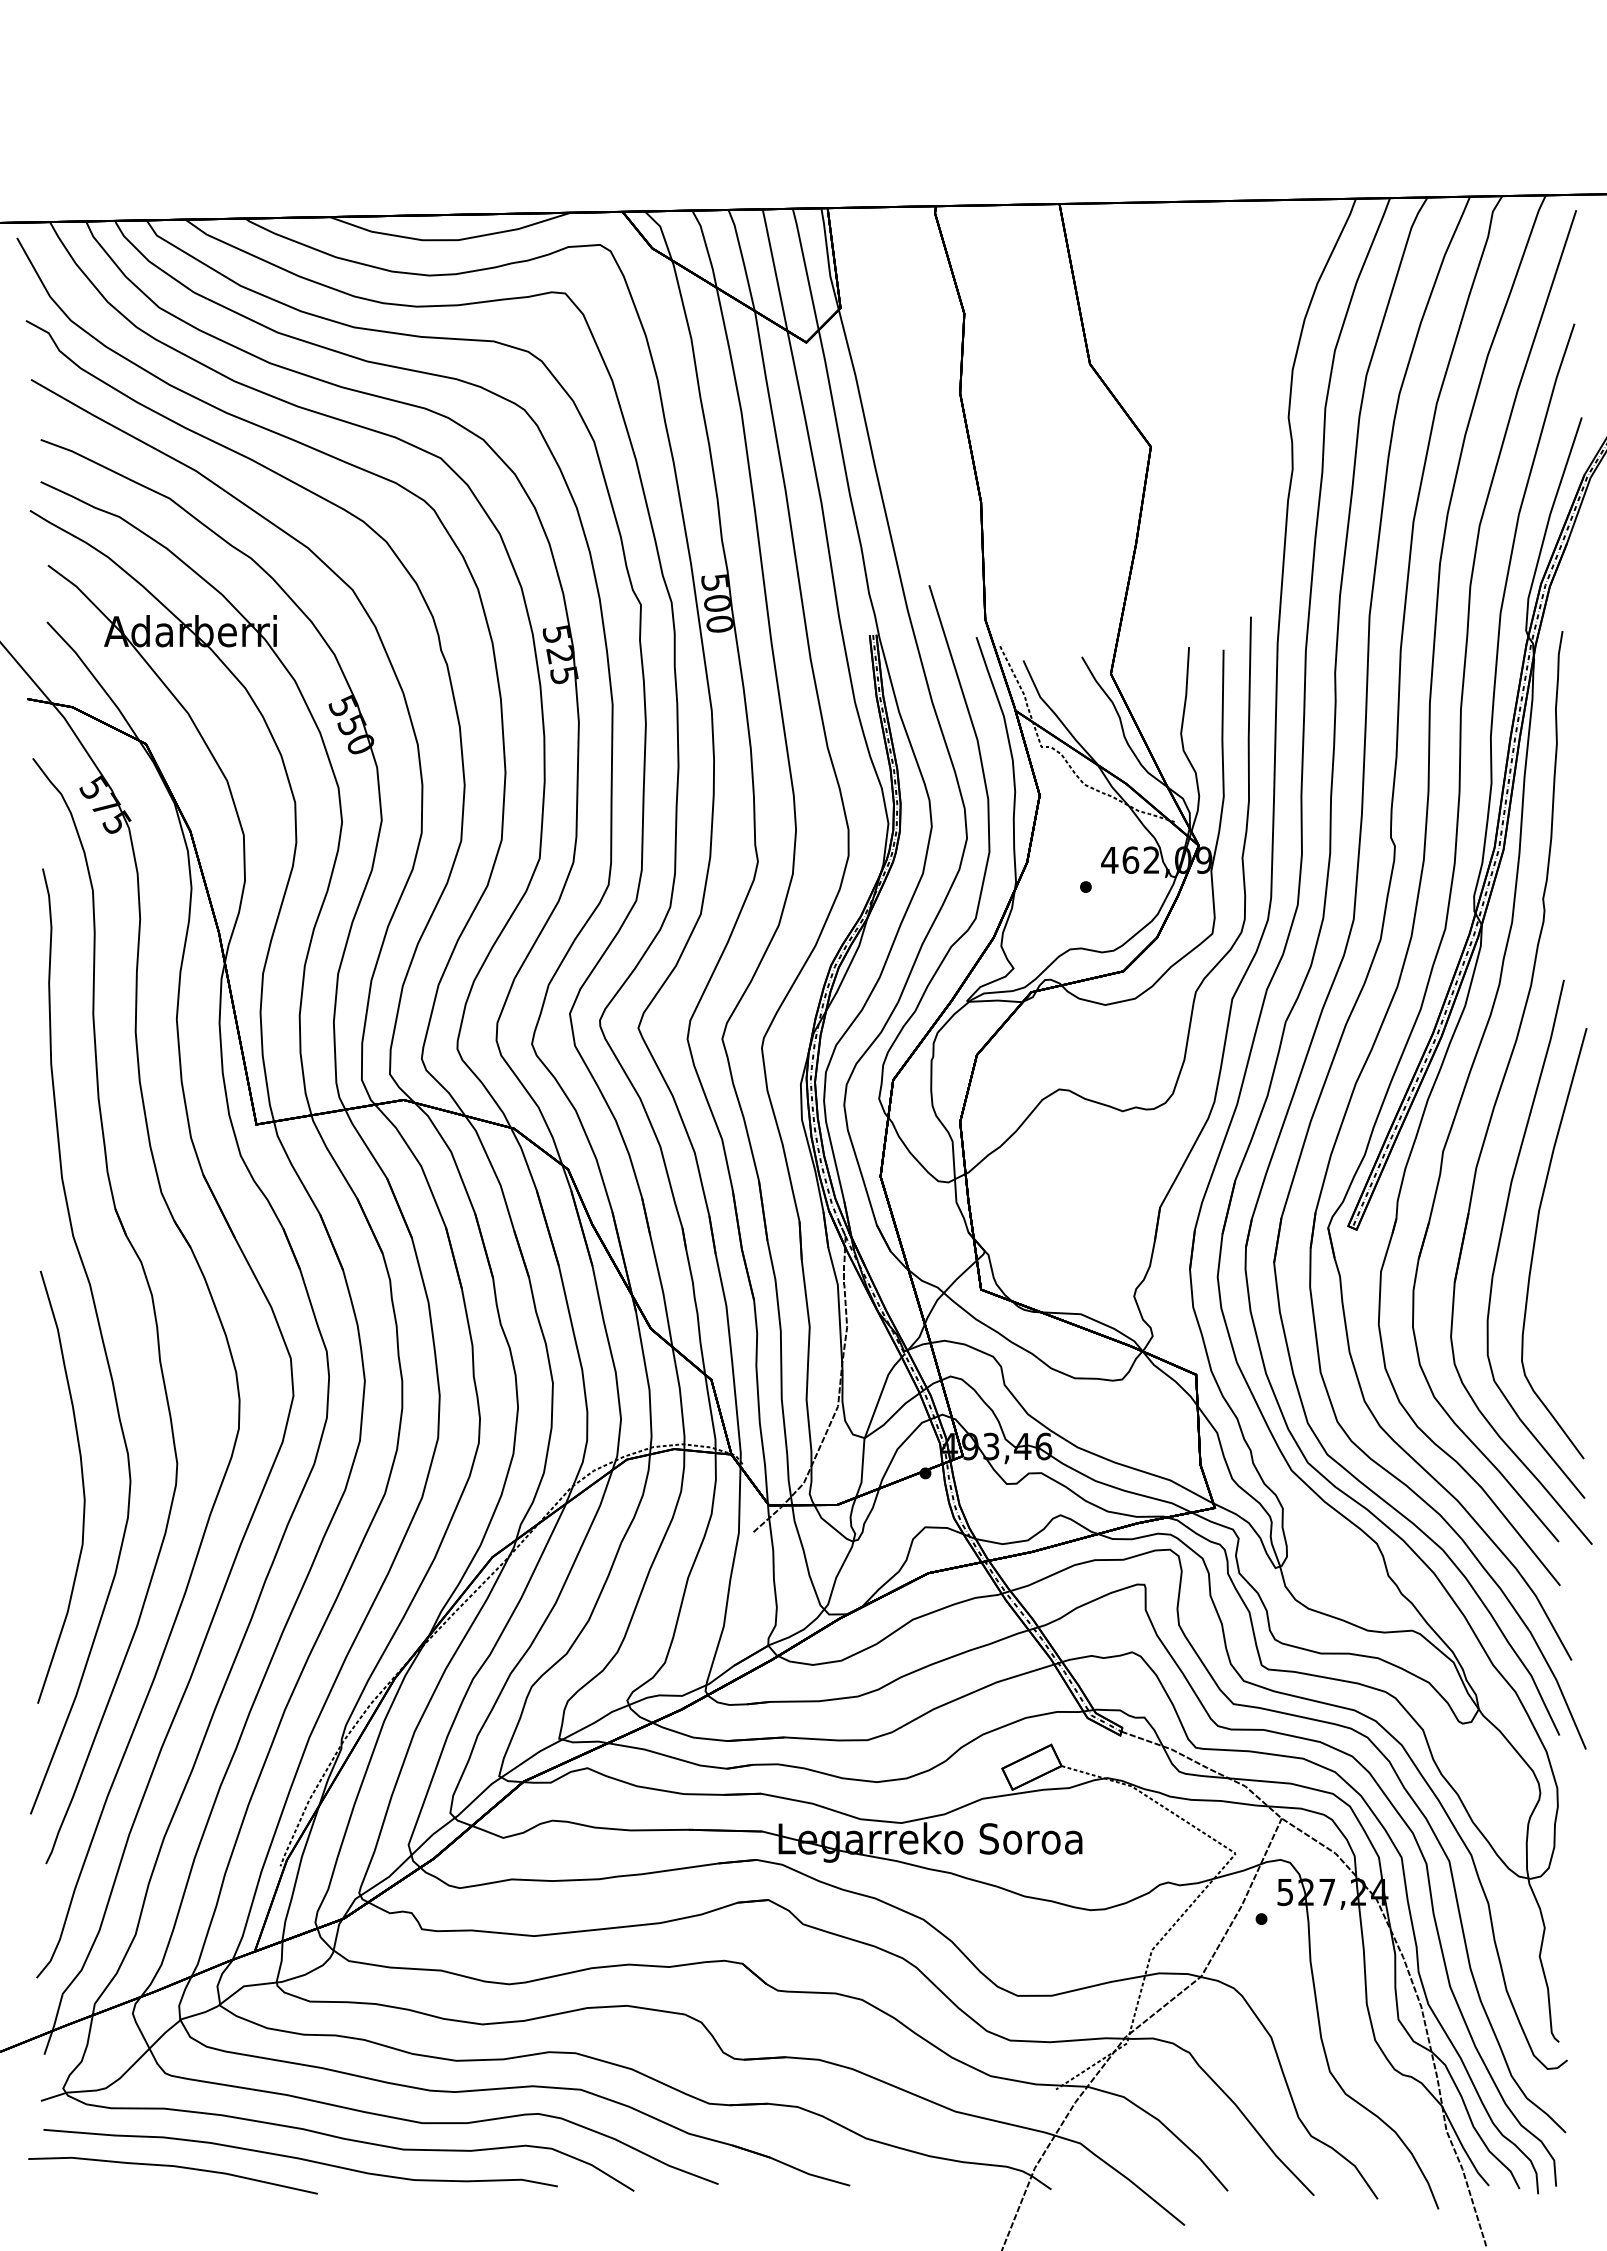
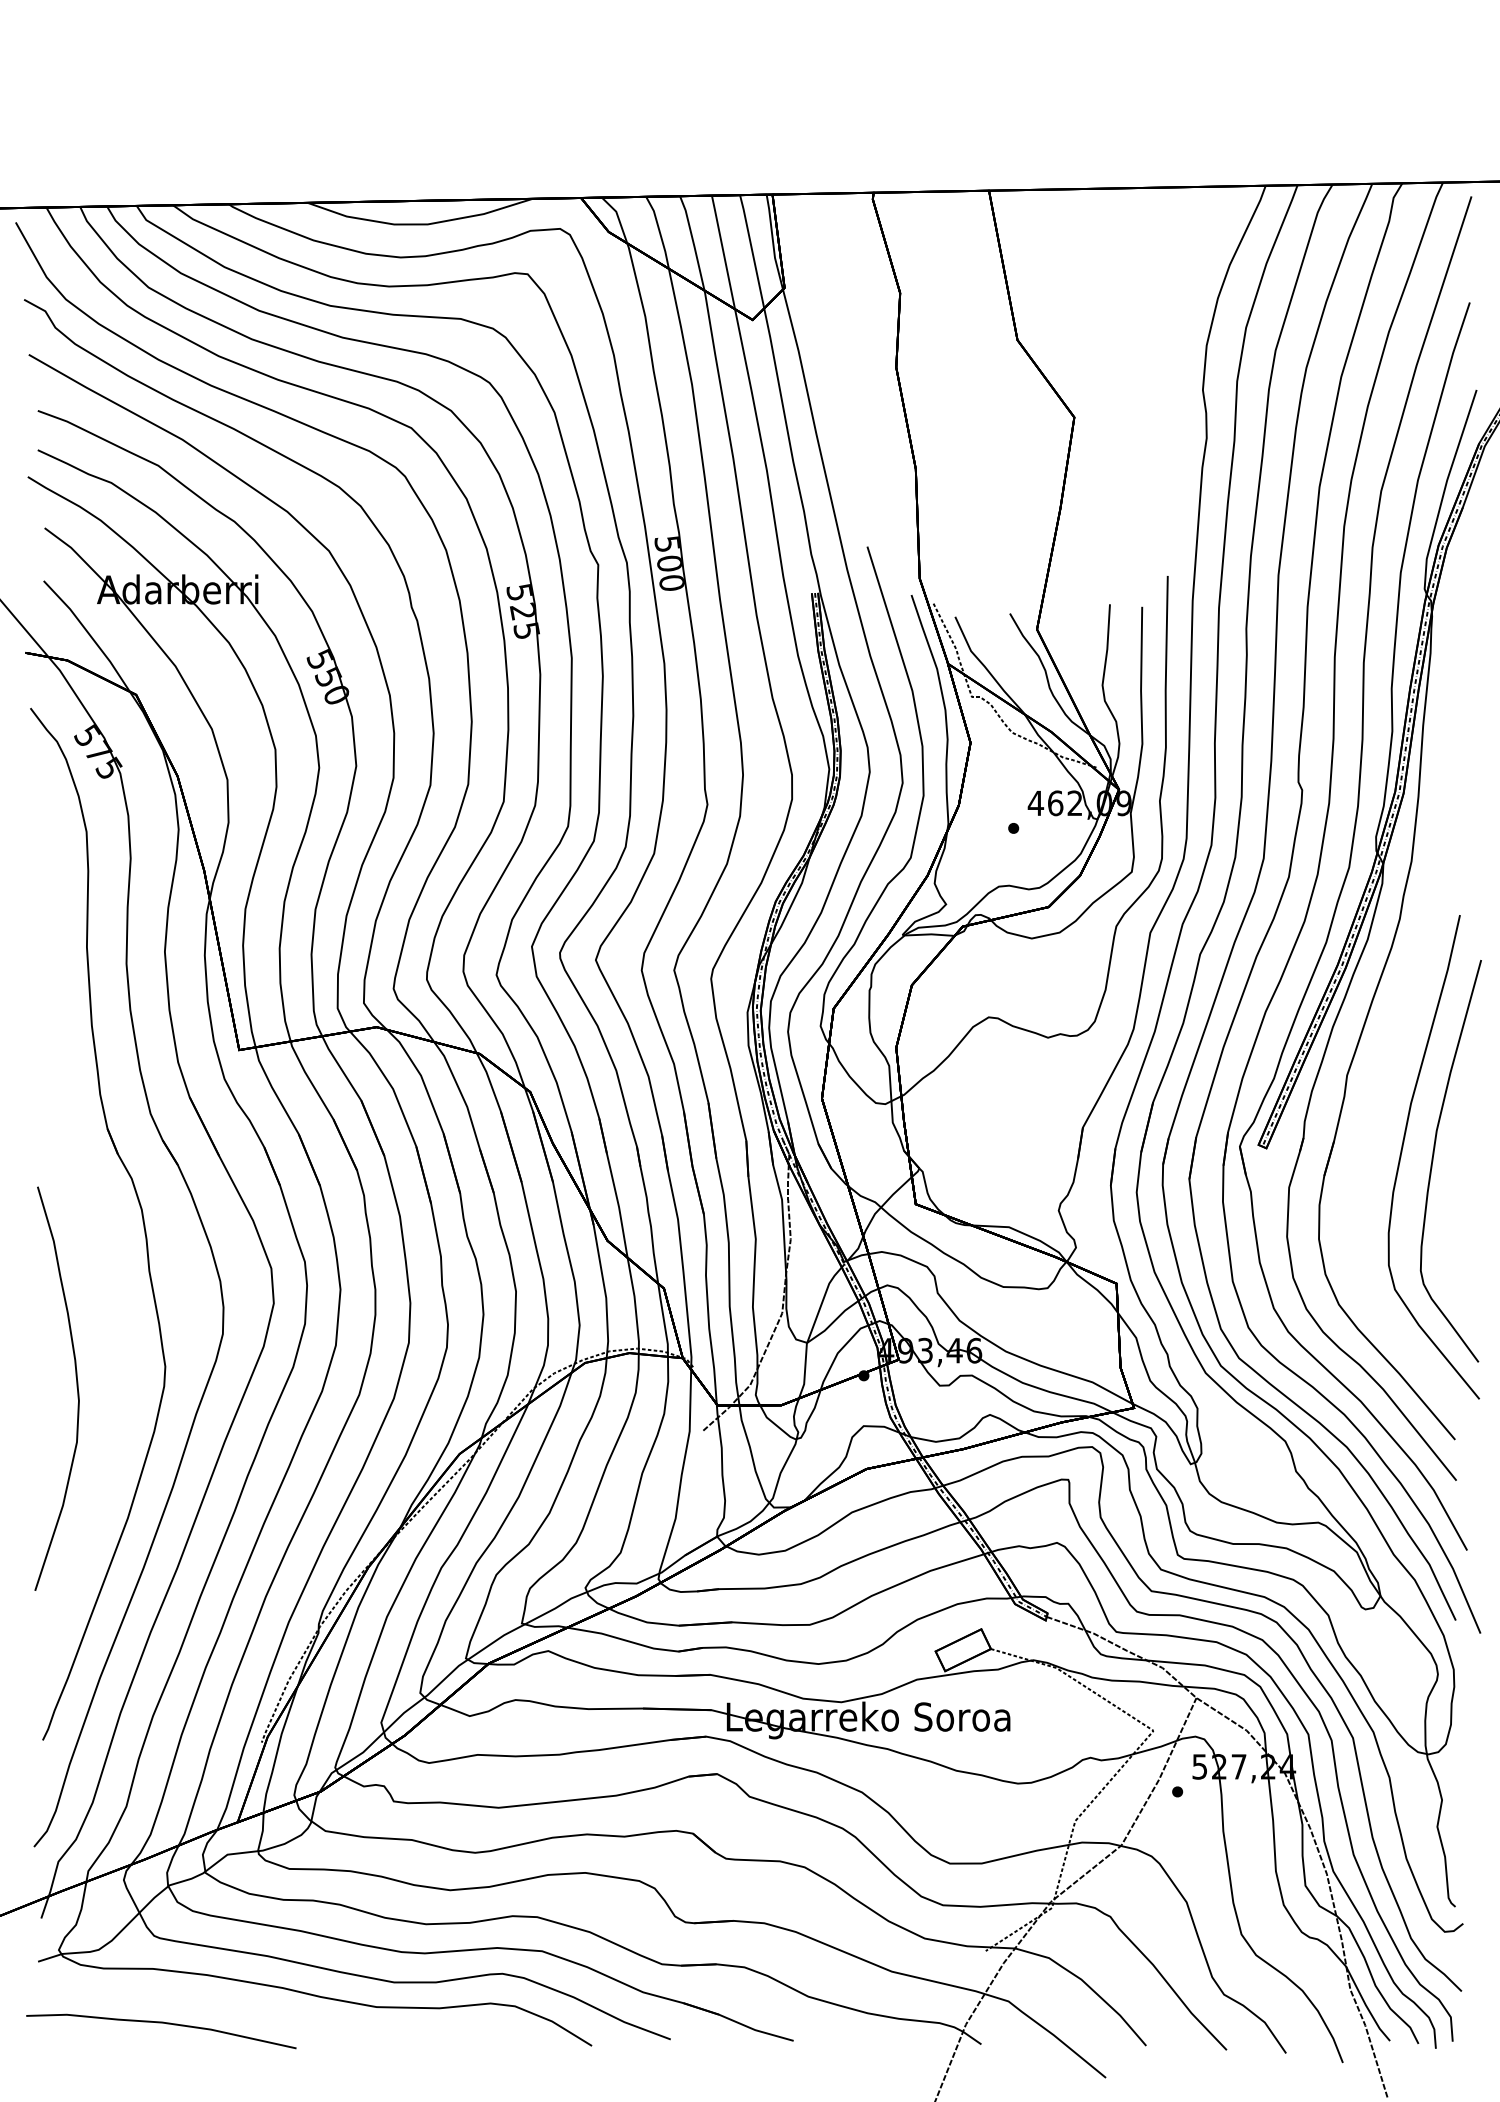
part: (1503, 1083) -> (1403, 1011), removed
curve: (100, 1335) -> (93, 1247), removed
curve: (300, 2157) -> (280, 2014), removed

